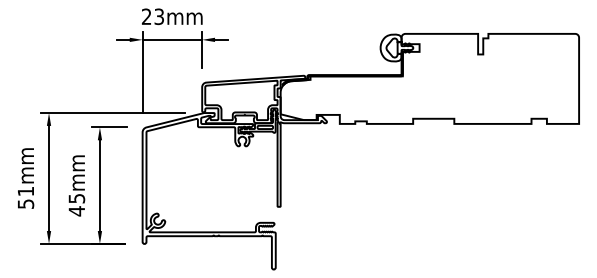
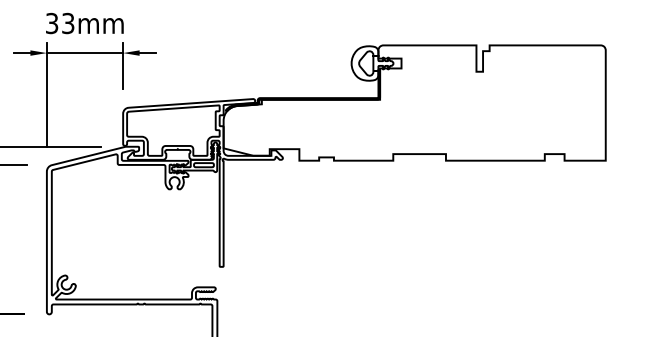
text: (146, 17) -> (51, 24), 23mm -> 33mm

